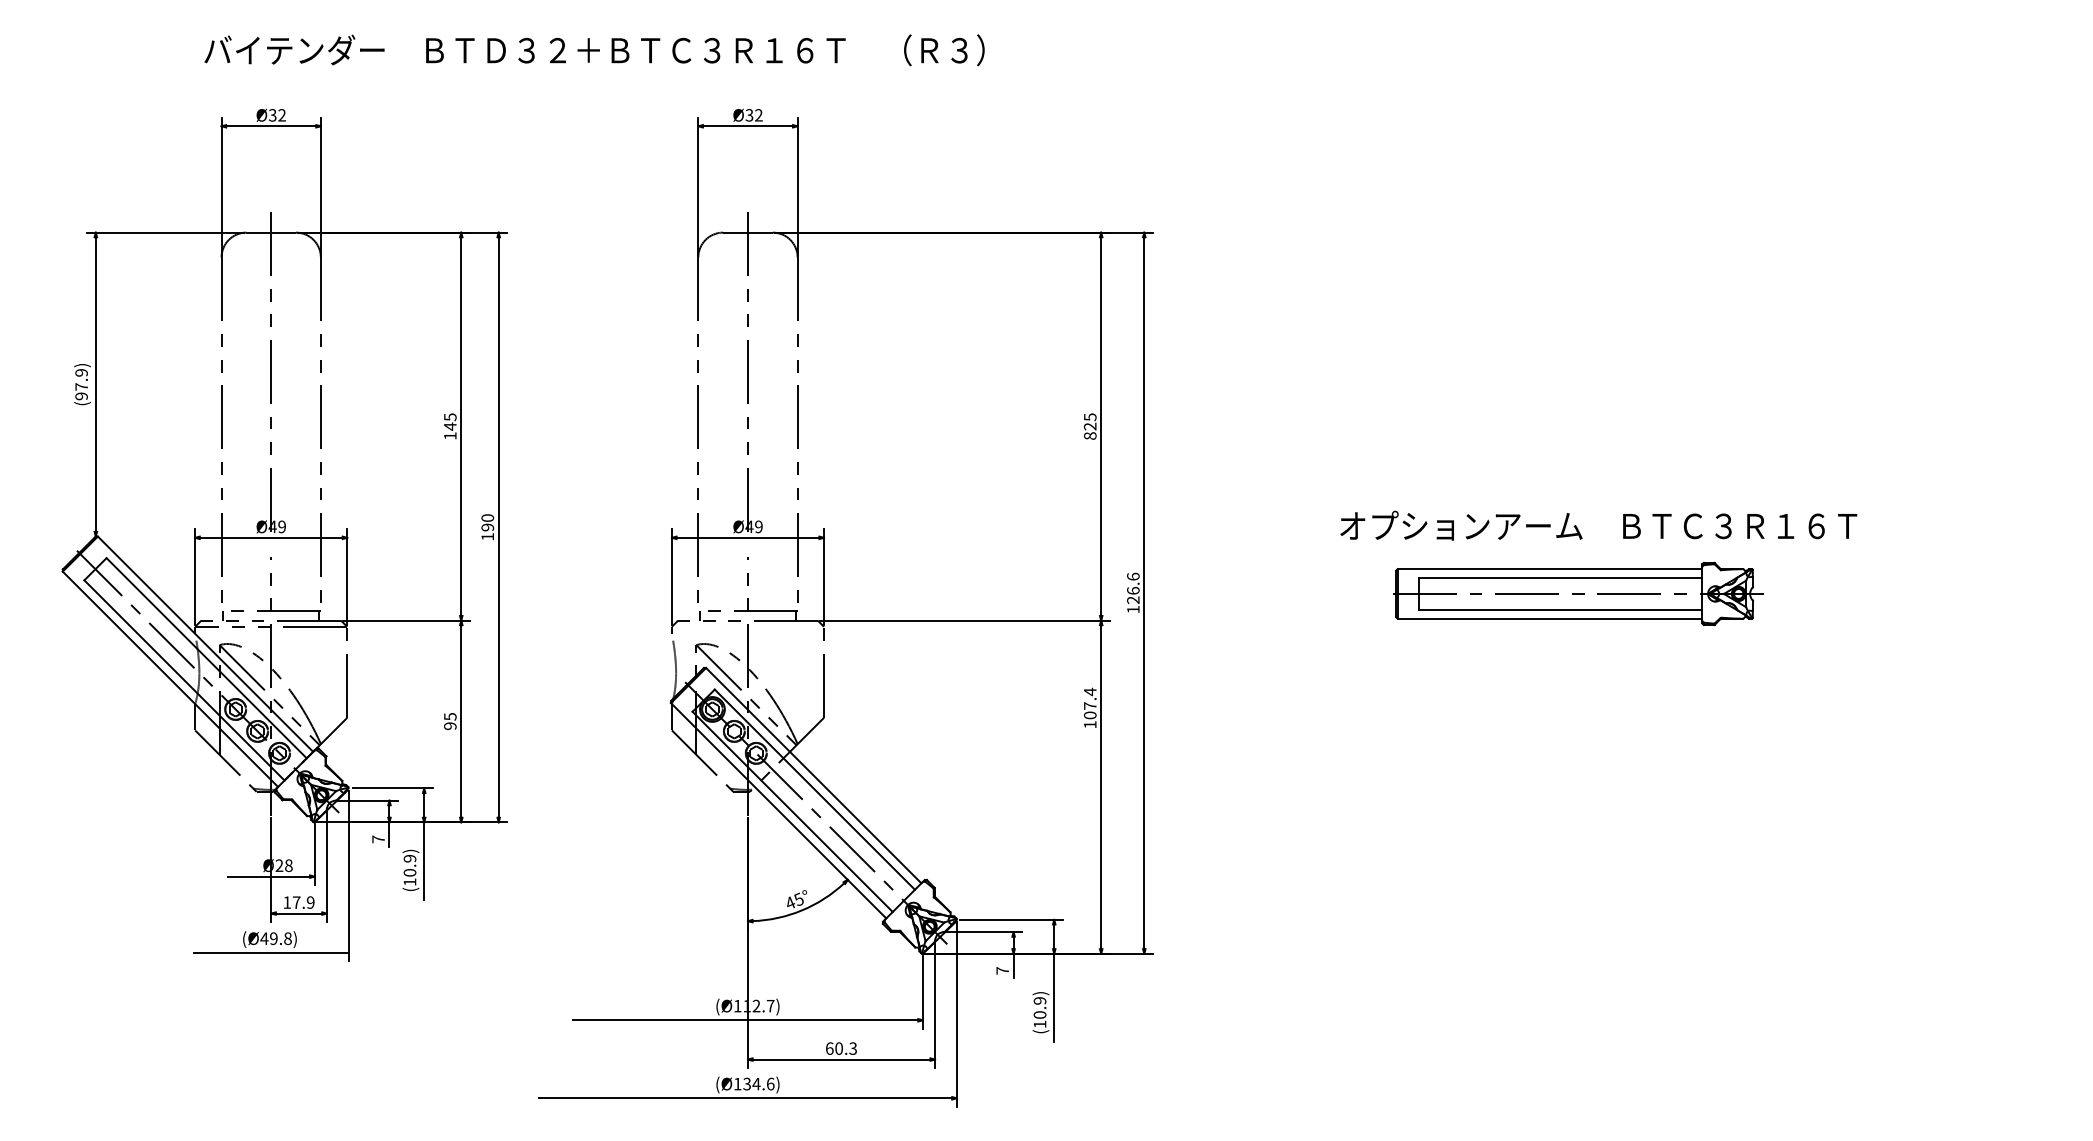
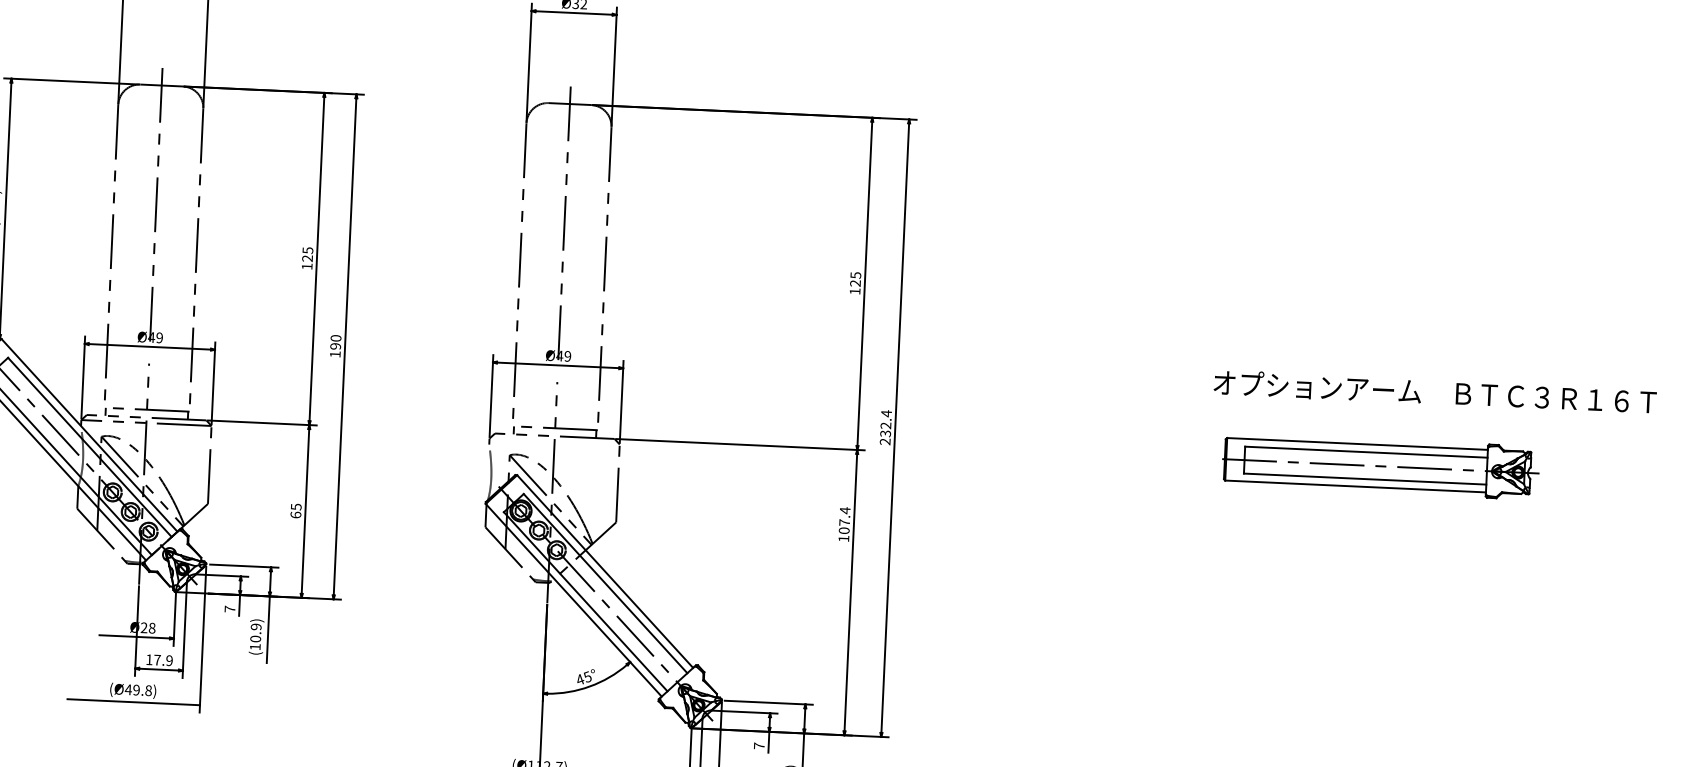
text: (450, 426) -> (307, 258), 145 -> 125
text: (1090, 435) -> (855, 291), 825 -> 125
text: (1598, 525) -> (1435, 392), moved
text: (1133, 592) -> (886, 427), 126.6 -> 232.4
part: (1578, 593) -> (1381, 465), moved
text: (450, 726) -> (296, 515), 95 -> 65

